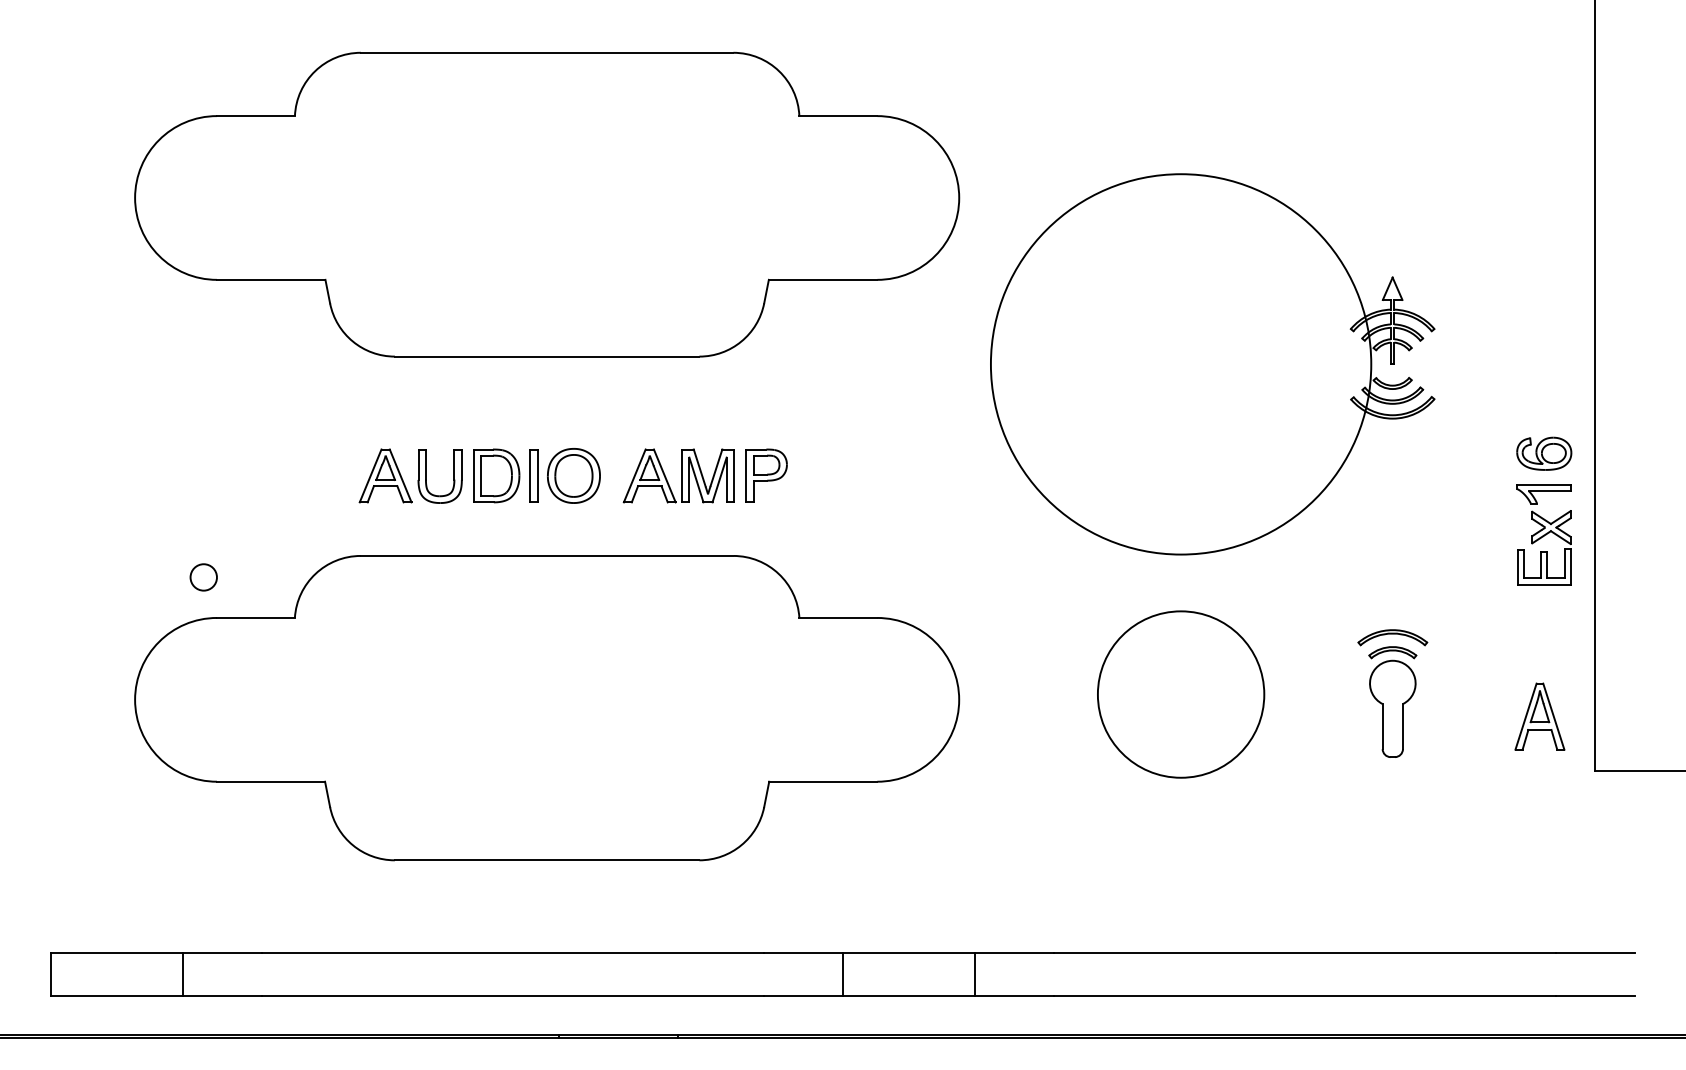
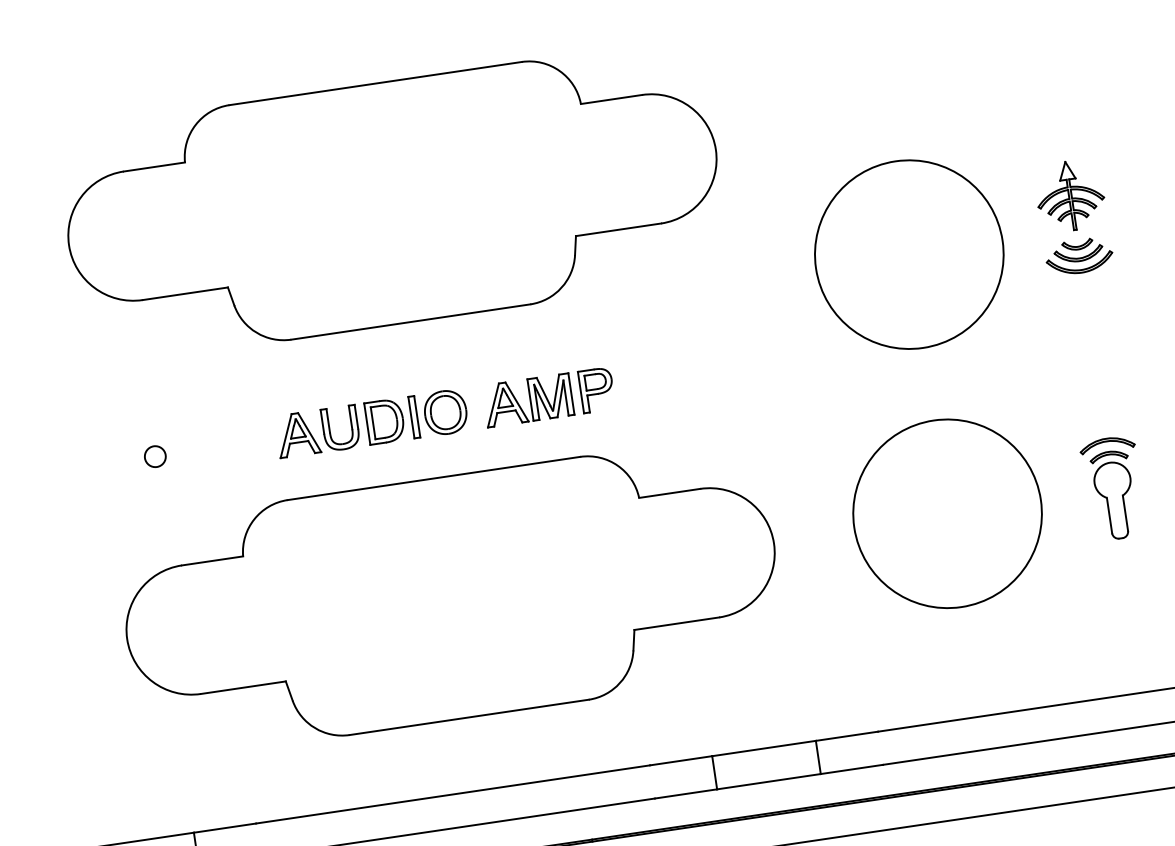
circle: (1180, 364) -> (908, 254), size x0.62
circle: (203, 577) -> (155, 456), moved
circle: (1180, 694) -> (947, 513), size x1.43

